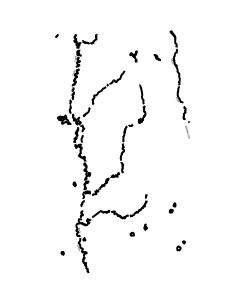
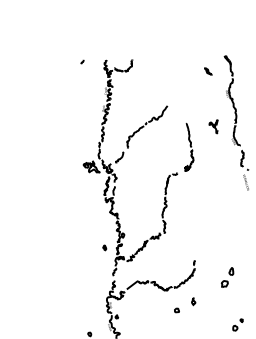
part: (133, 56) -> (213, 126), moved
part: (156, 57) -> (207, 71), moved
part: (172, 207) -> (227, 276), size x1.6

